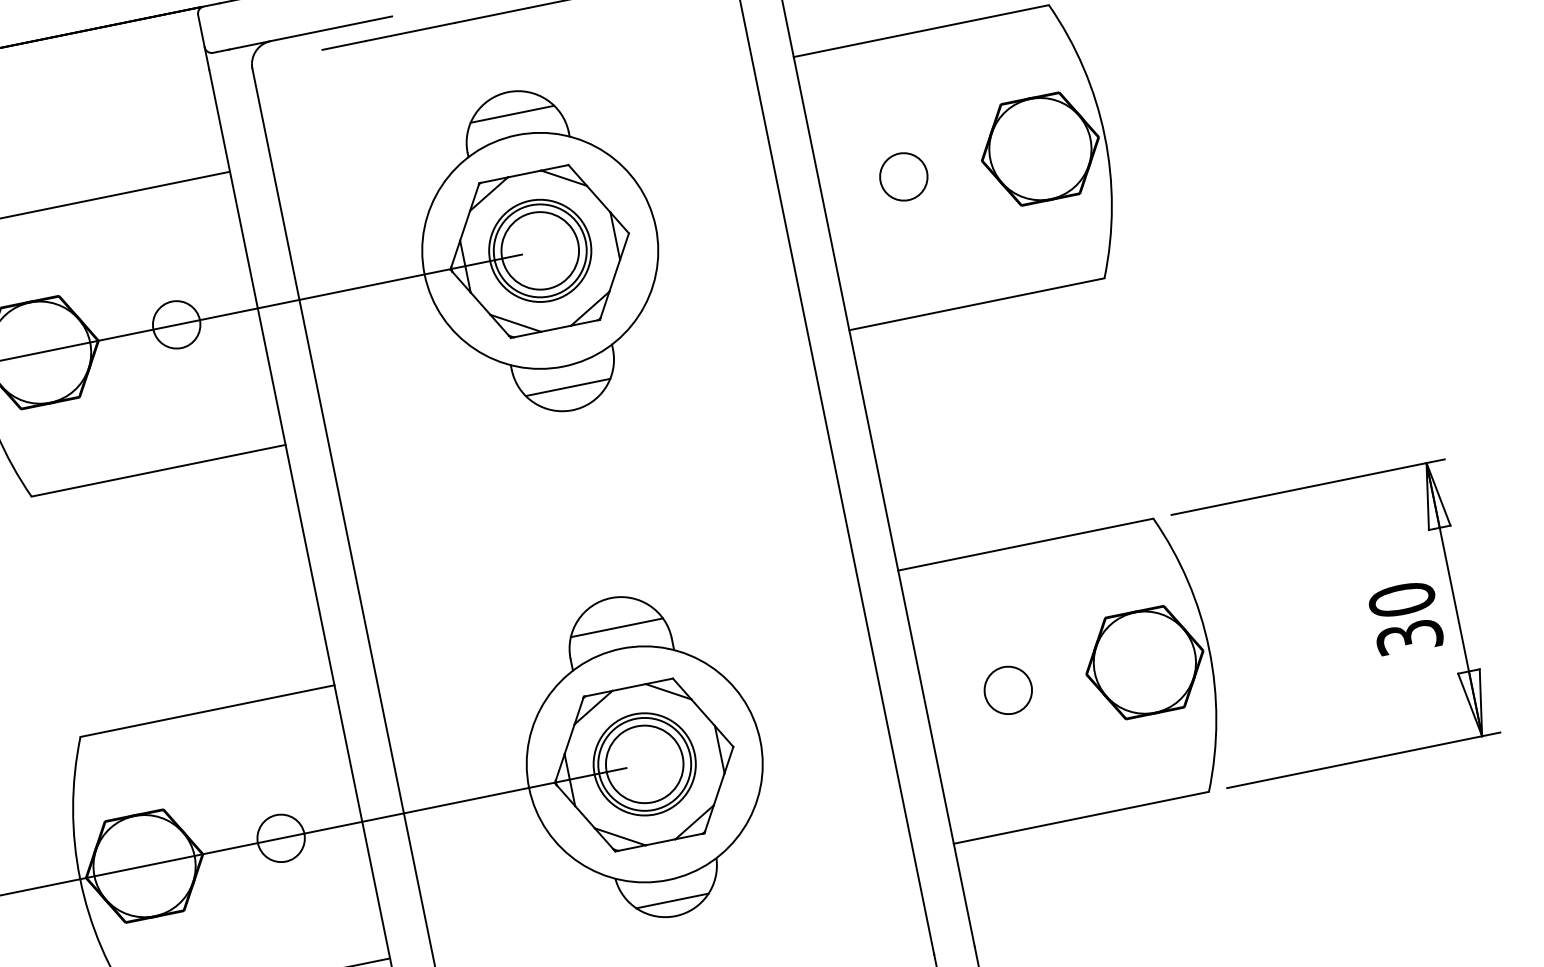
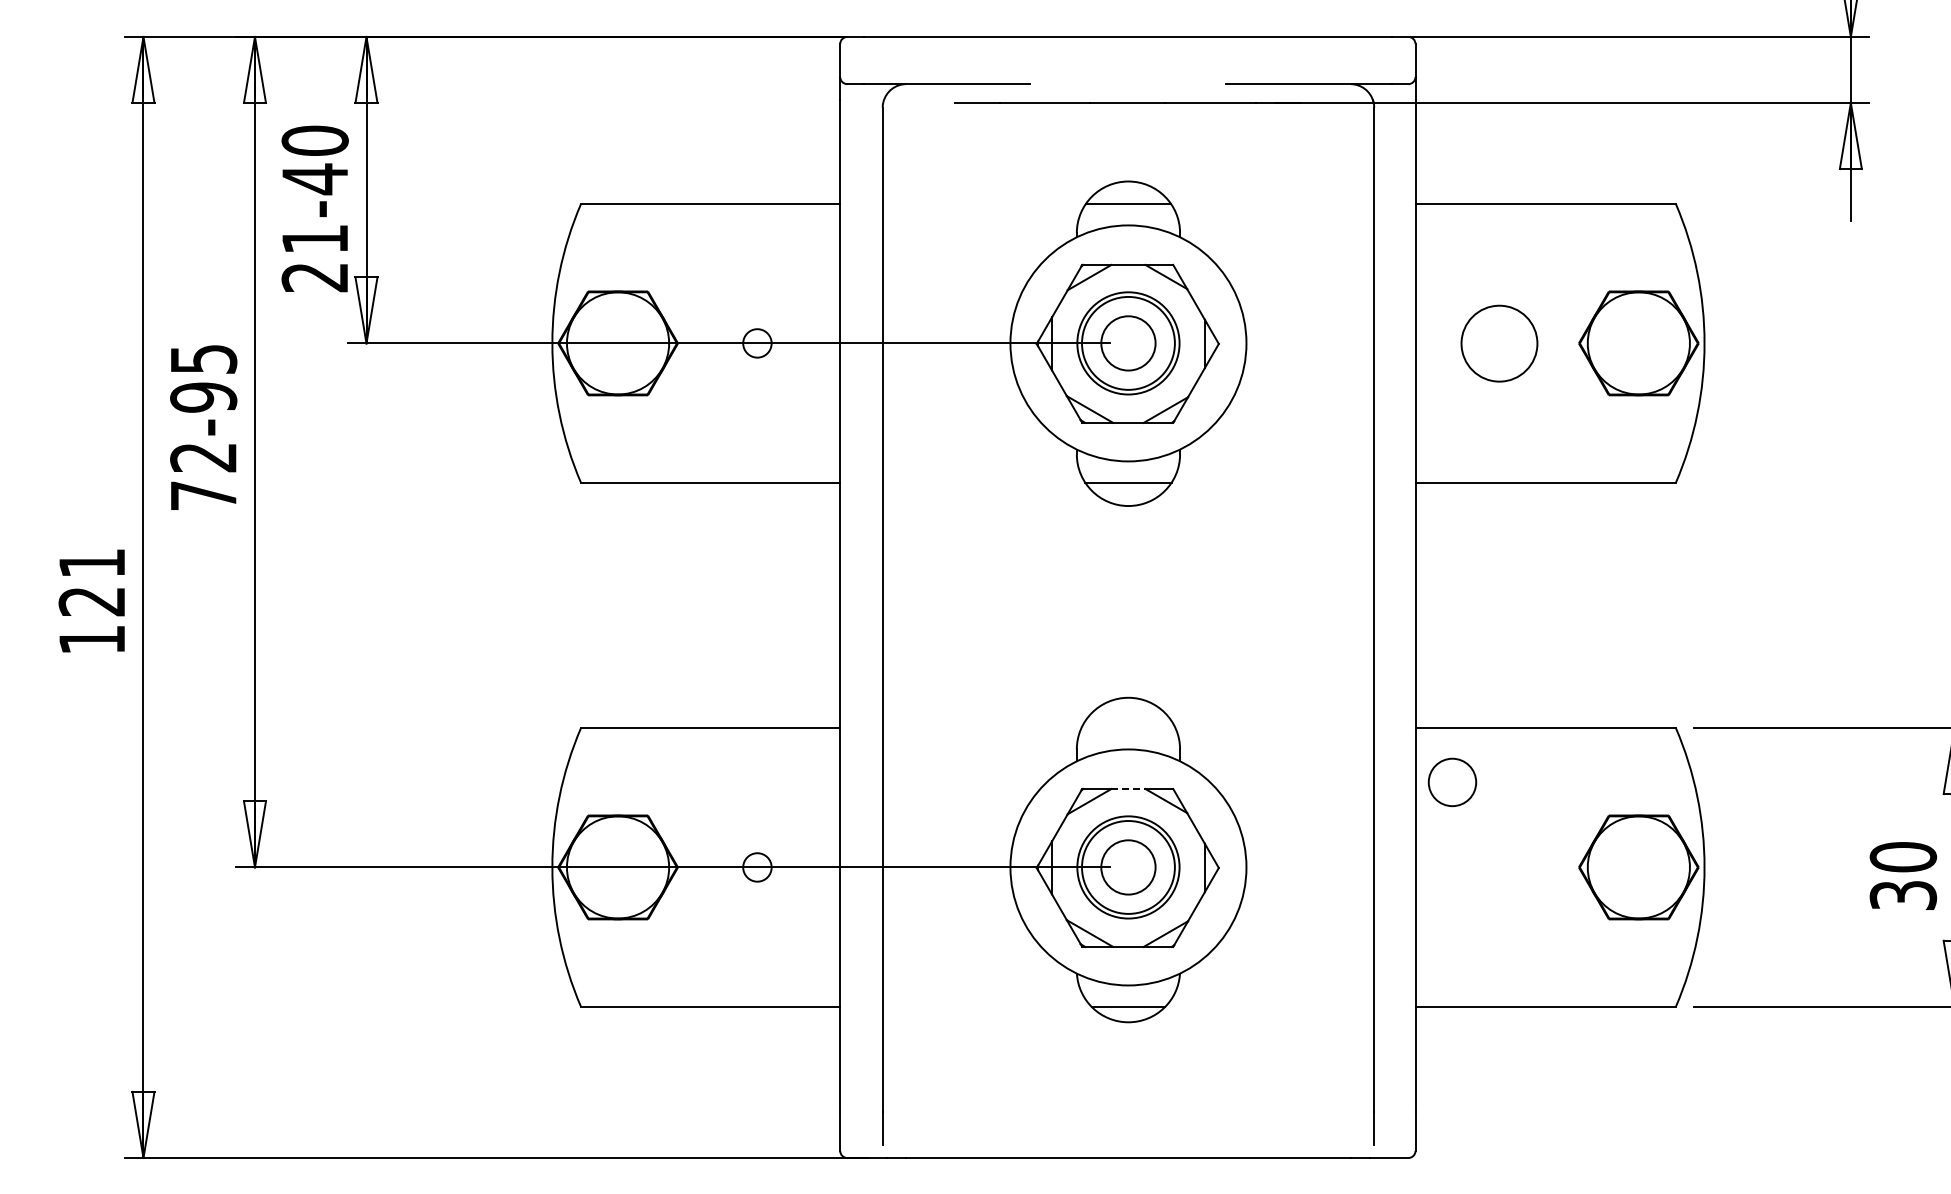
circle: (903, 176) -> (1499, 342), size x1.6
circle: (540, 250) -> (1128, 343), size x0.7
circle: (176, 324) -> (757, 343), size x0.6
line: (617, 628) -> (1128, 728), removed
line: (629, 687) -> (1128, 788), solid -> dashed
circle: (1008, 690) -> (1452, 782), moved
circle: (644, 764) -> (1128, 867), size x0.7
circle: (281, 838) -> (757, 867), size x0.6

